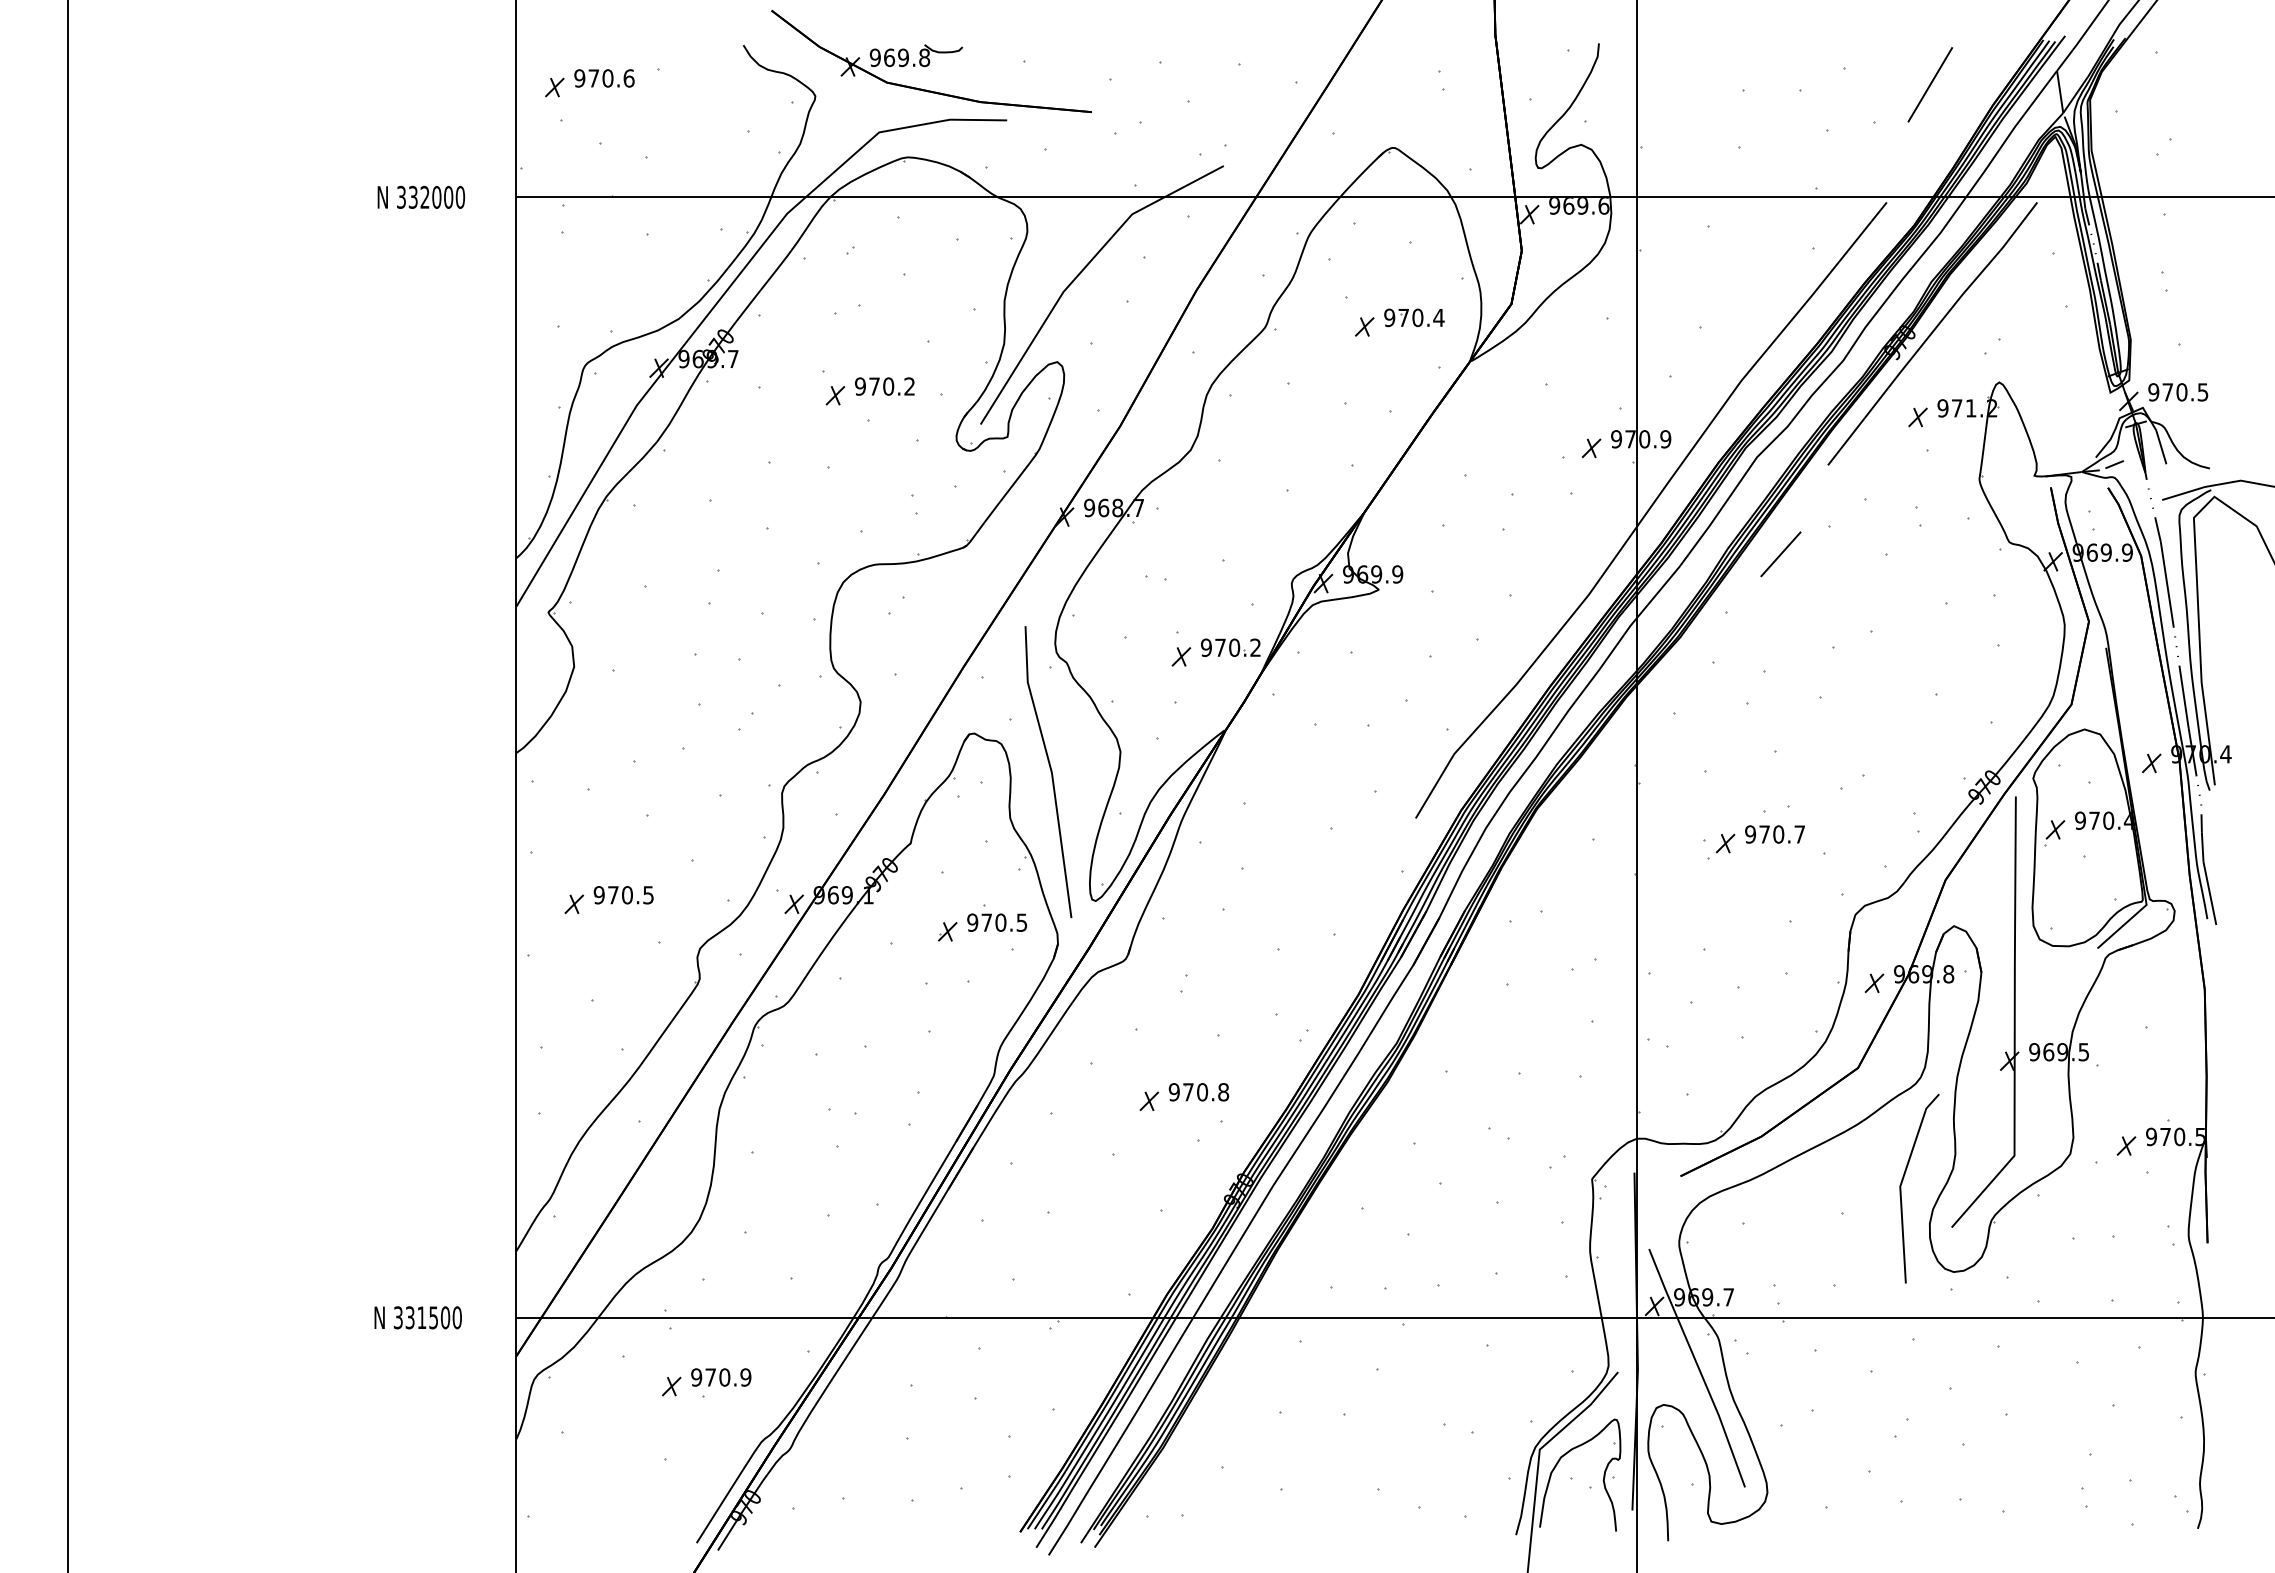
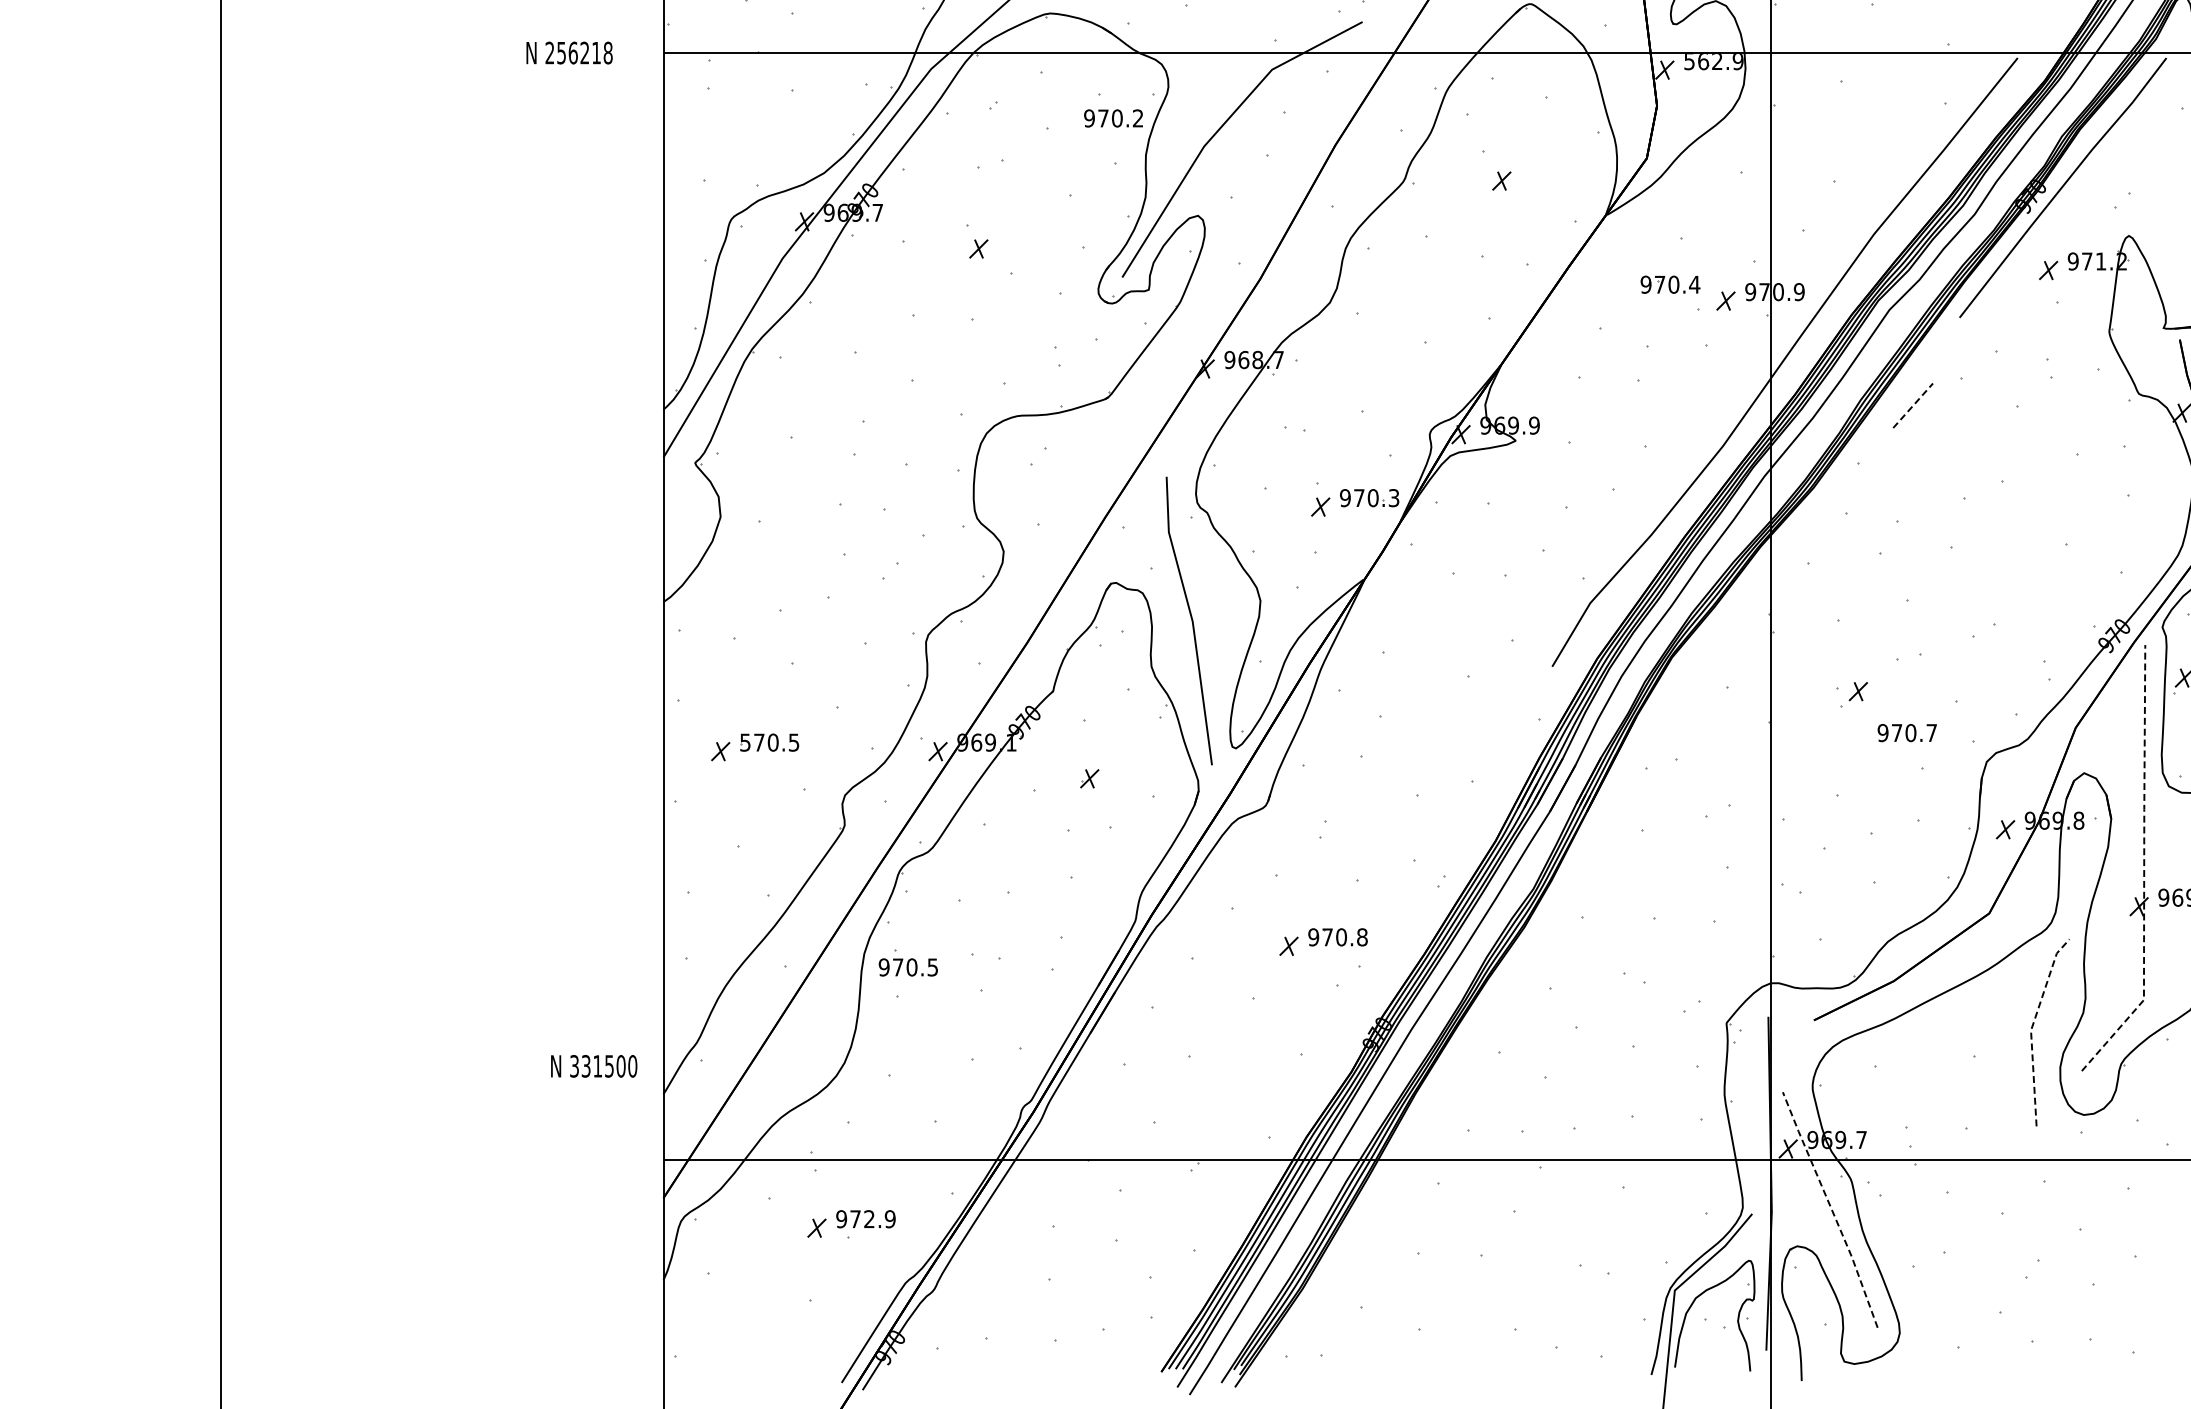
text: (431, 196) -> (579, 52), 332000 -> 256218
text: (1579, 206) -> (1714, 62), 969.6 -> 562.9
part: (1414, 317) -> (1670, 284), moved
text: (884, 386) -> (1113, 118), moved
line: (1781, 553) -> (1913, 404), solid -> dashed
text: (1255, 647) -> (1393, 497), 970.2 -> 970.3
text: (1774, 834) -> (1906, 733), moved
text: (598, 895) -> (744, 742), 970.5 -> 570.5
part: (997, 917) -> (908, 962), moved
line: (2014, 1023) -> (2143, 869), solid -> dashed
line: (1901, 1183) -> (2032, 1027), solid -> dashed
text: (417, 1317) -> (593, 1066), moved
line: (1698, 1367) -> (1831, 1209), solid -> dashed
text: (724, 1377) -> (869, 1219), 970.9 -> 972.9

